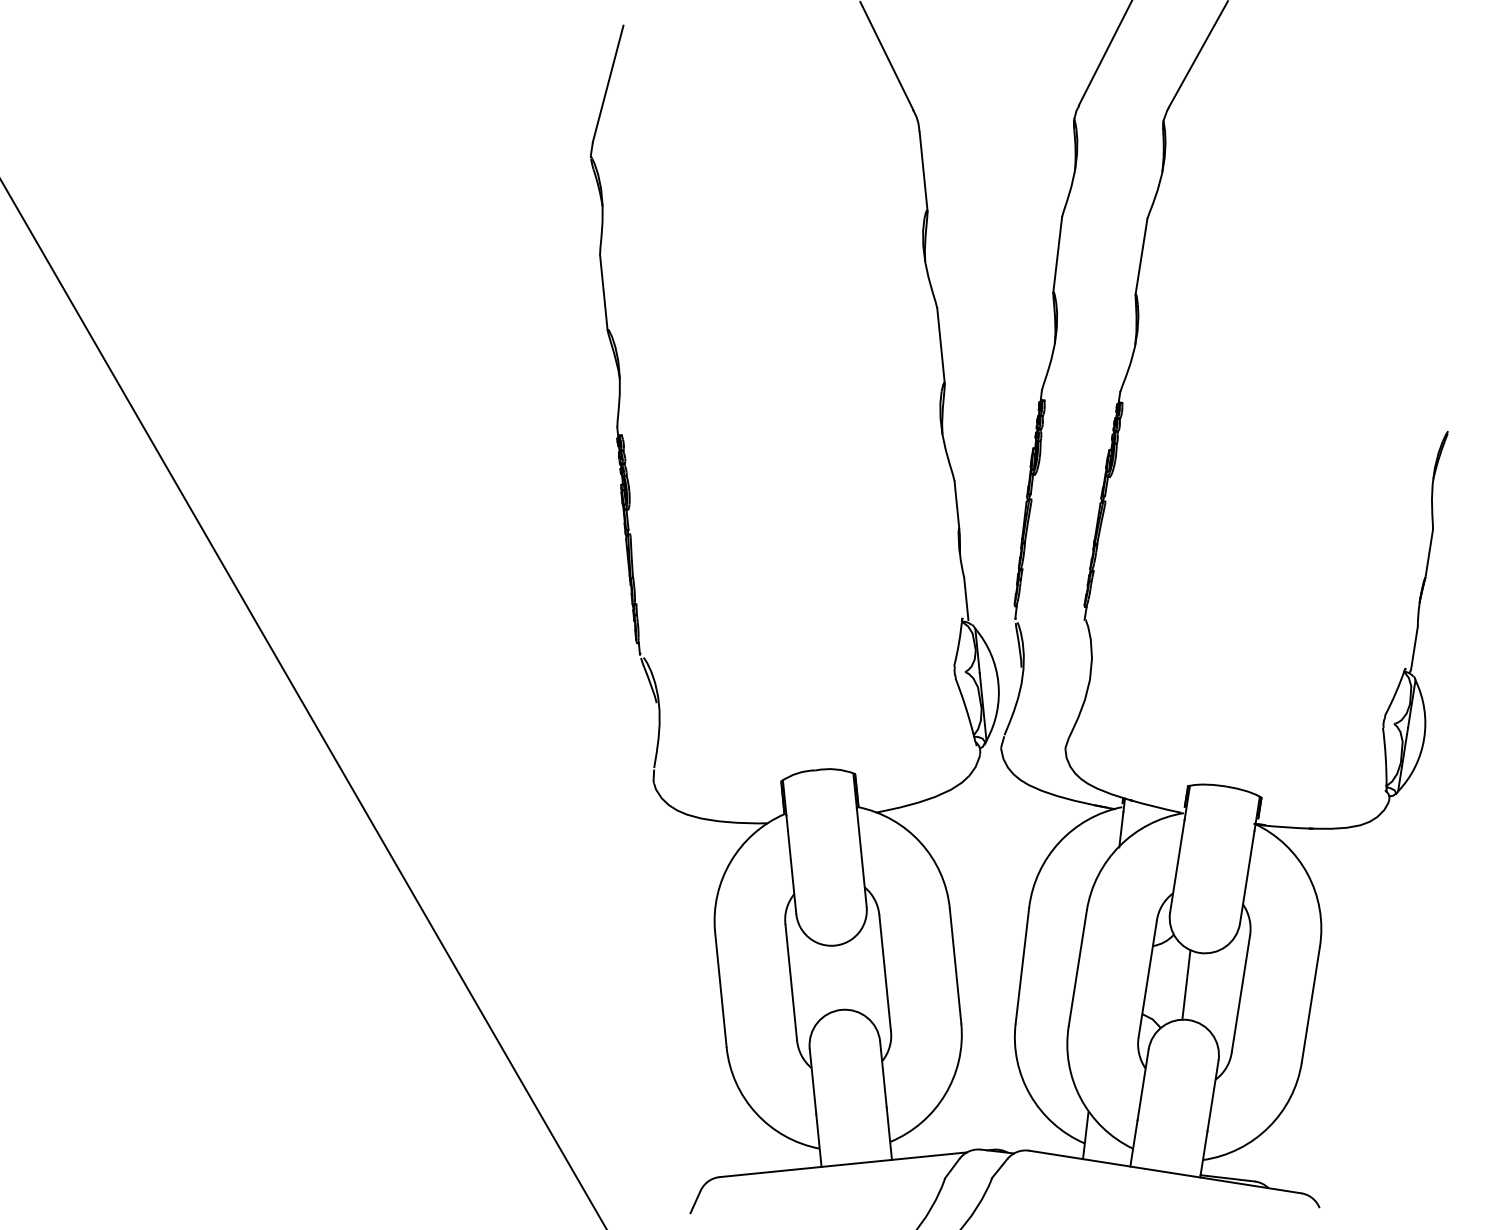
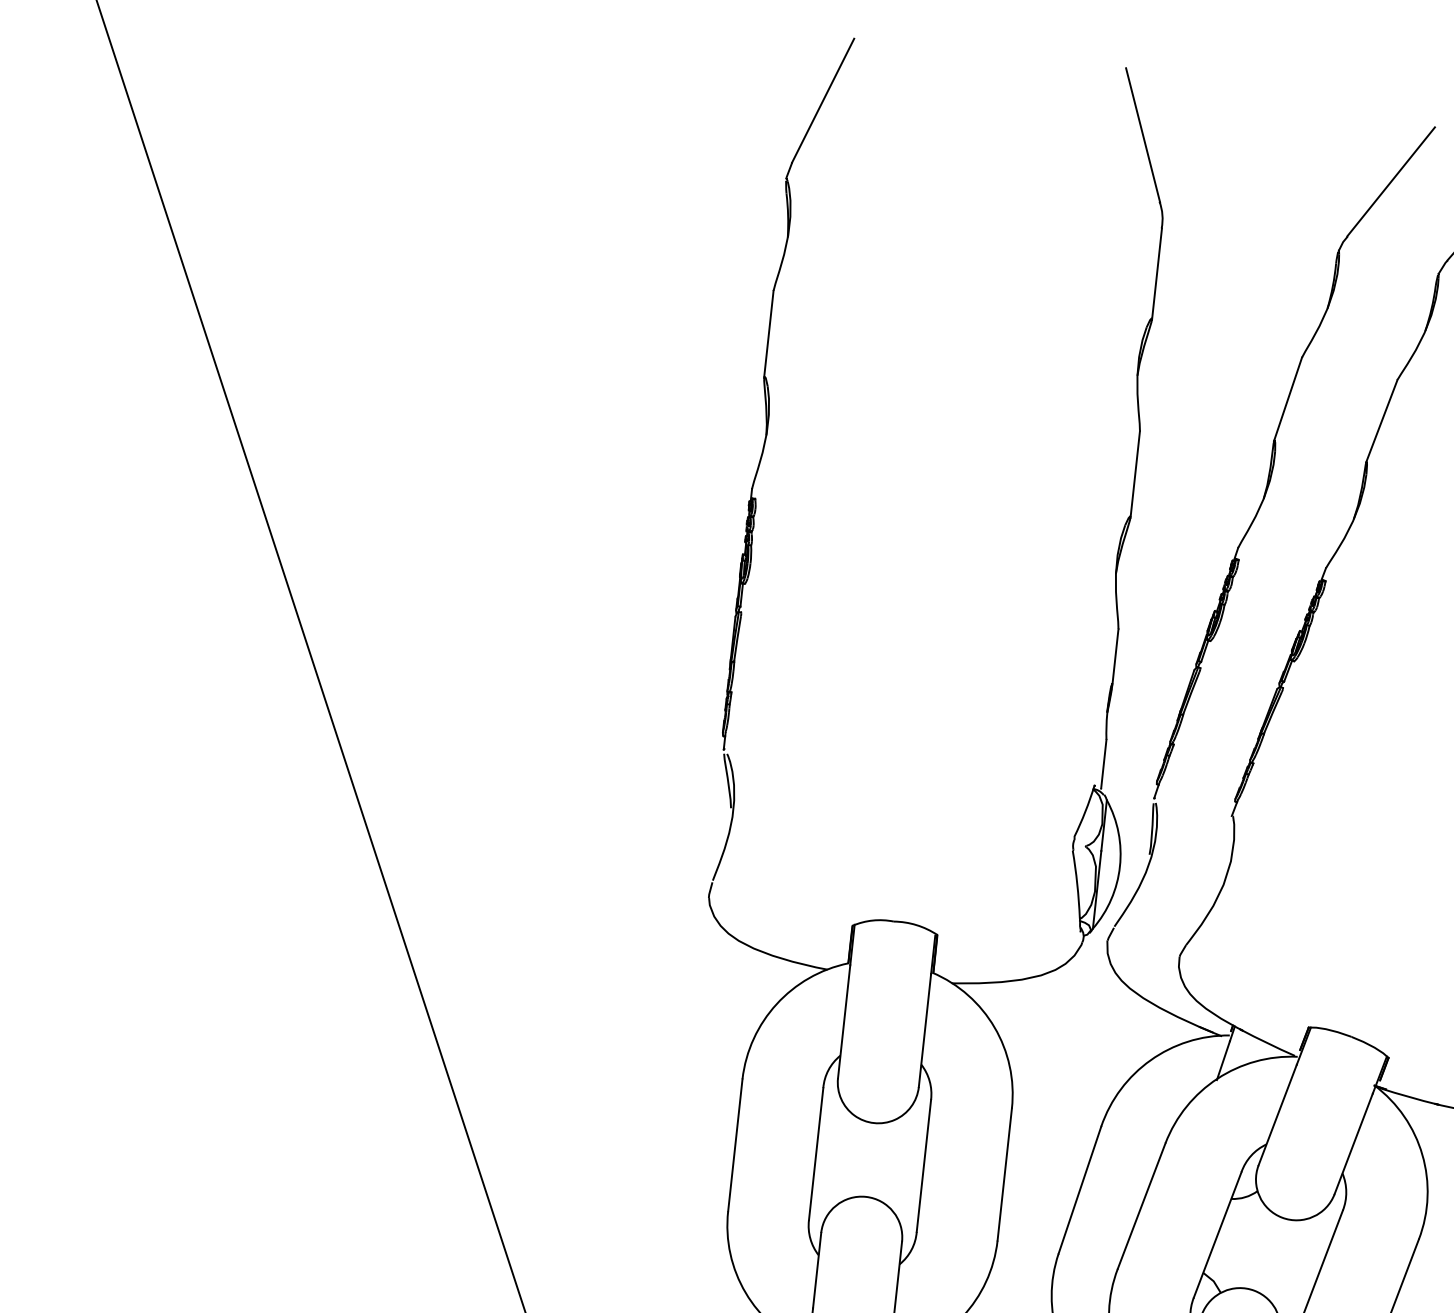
line: (1186, 984) -> (1259, 1250), removed

